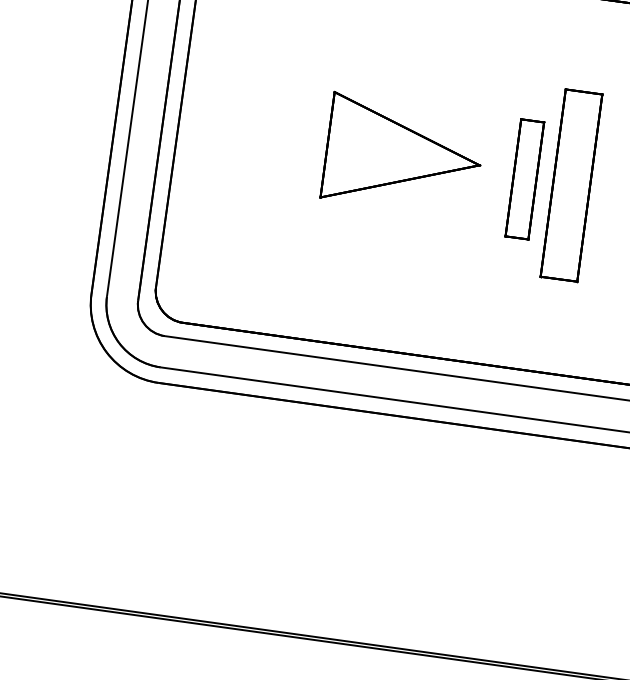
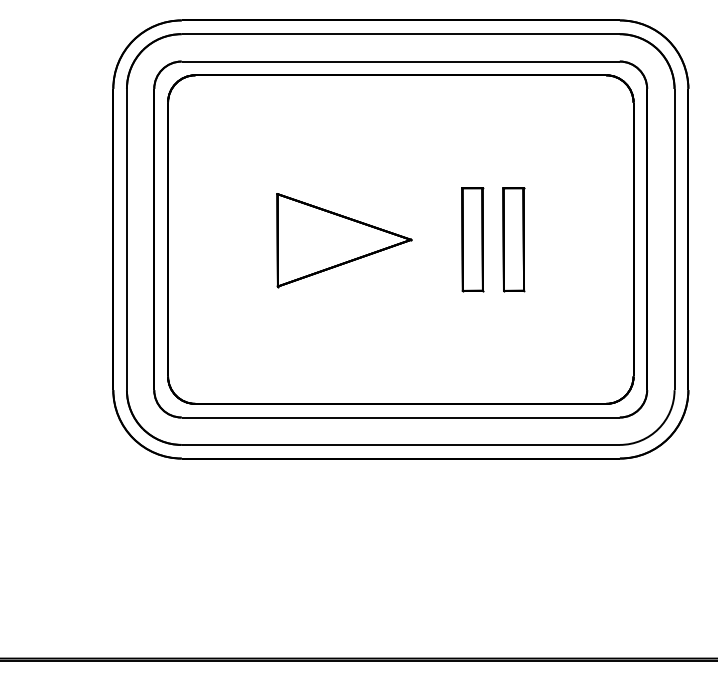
part: (403, 155) -> (344, 240), moved
part: (571, 185) -> (513, 239), size x0.62

